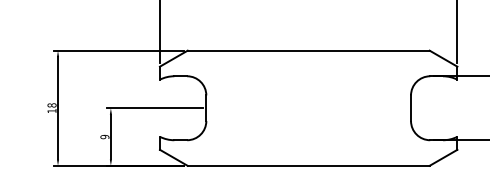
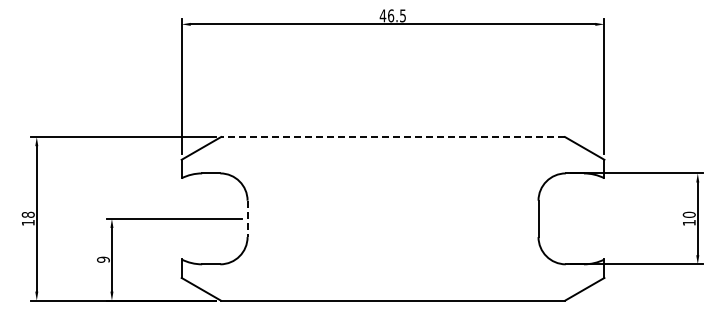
line: (308, 50) -> (393, 137), solid -> dashed
line: (206, 108) -> (247, 219), solid -> dashed

